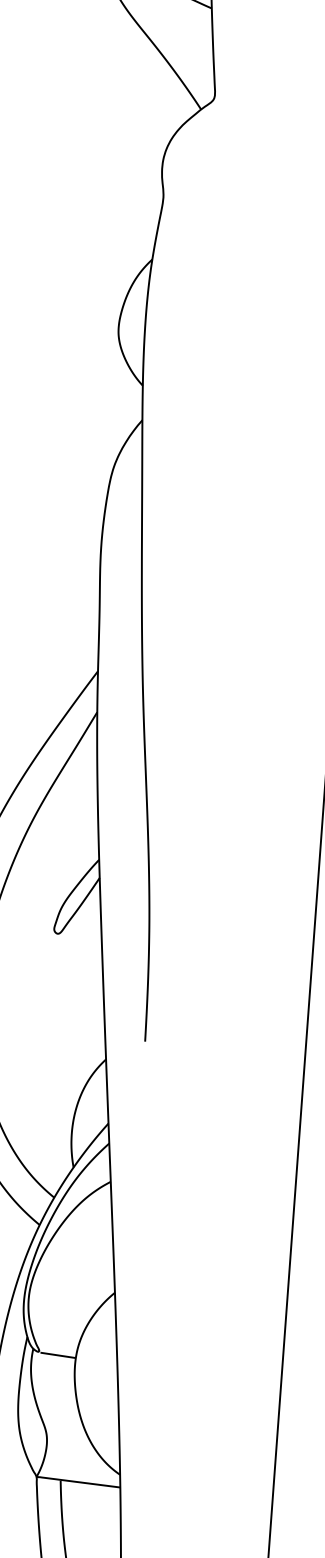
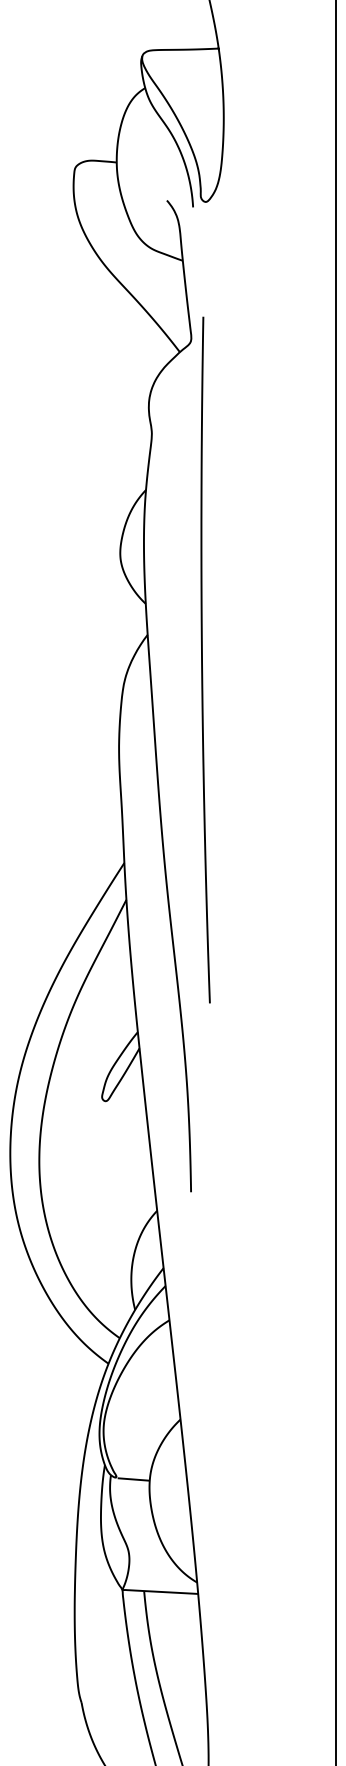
curve: (201, 452) -> (202, 659), added

